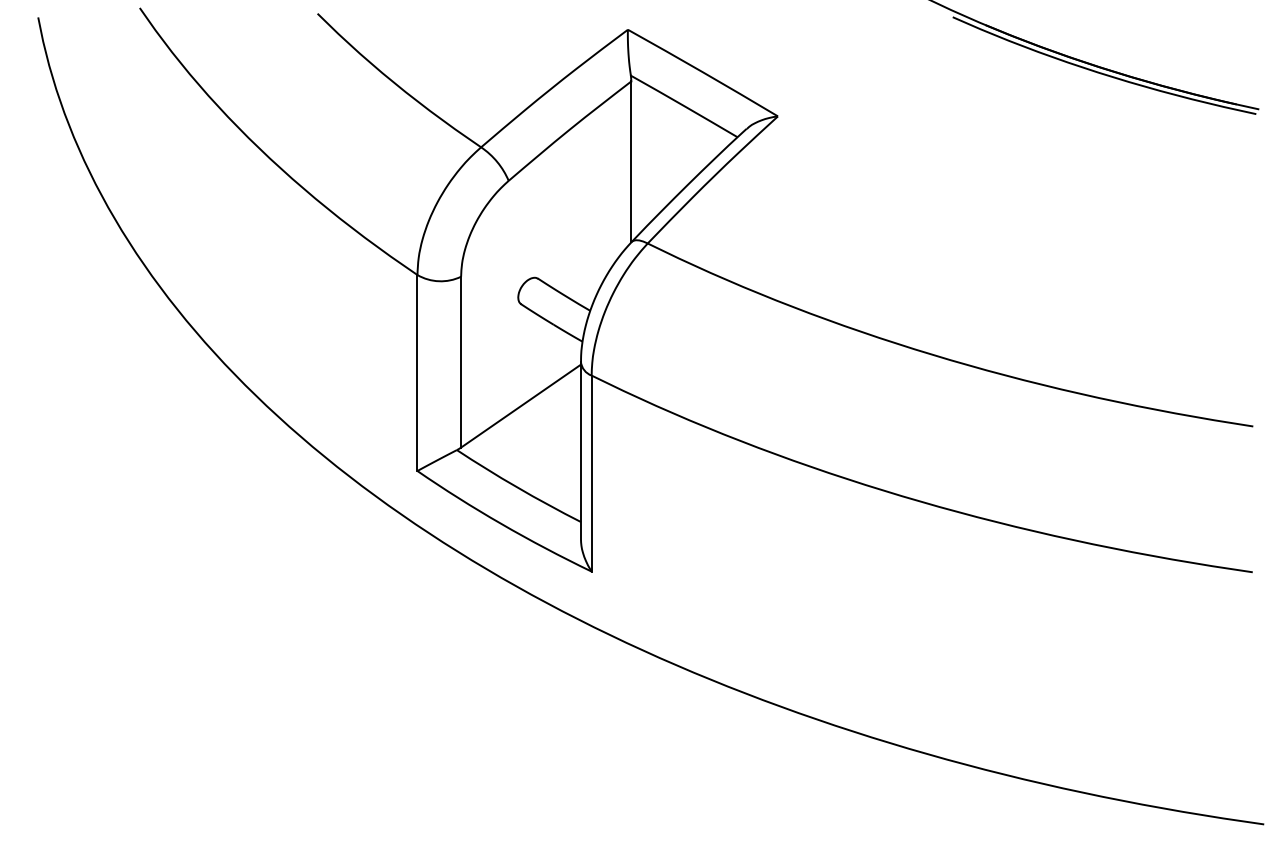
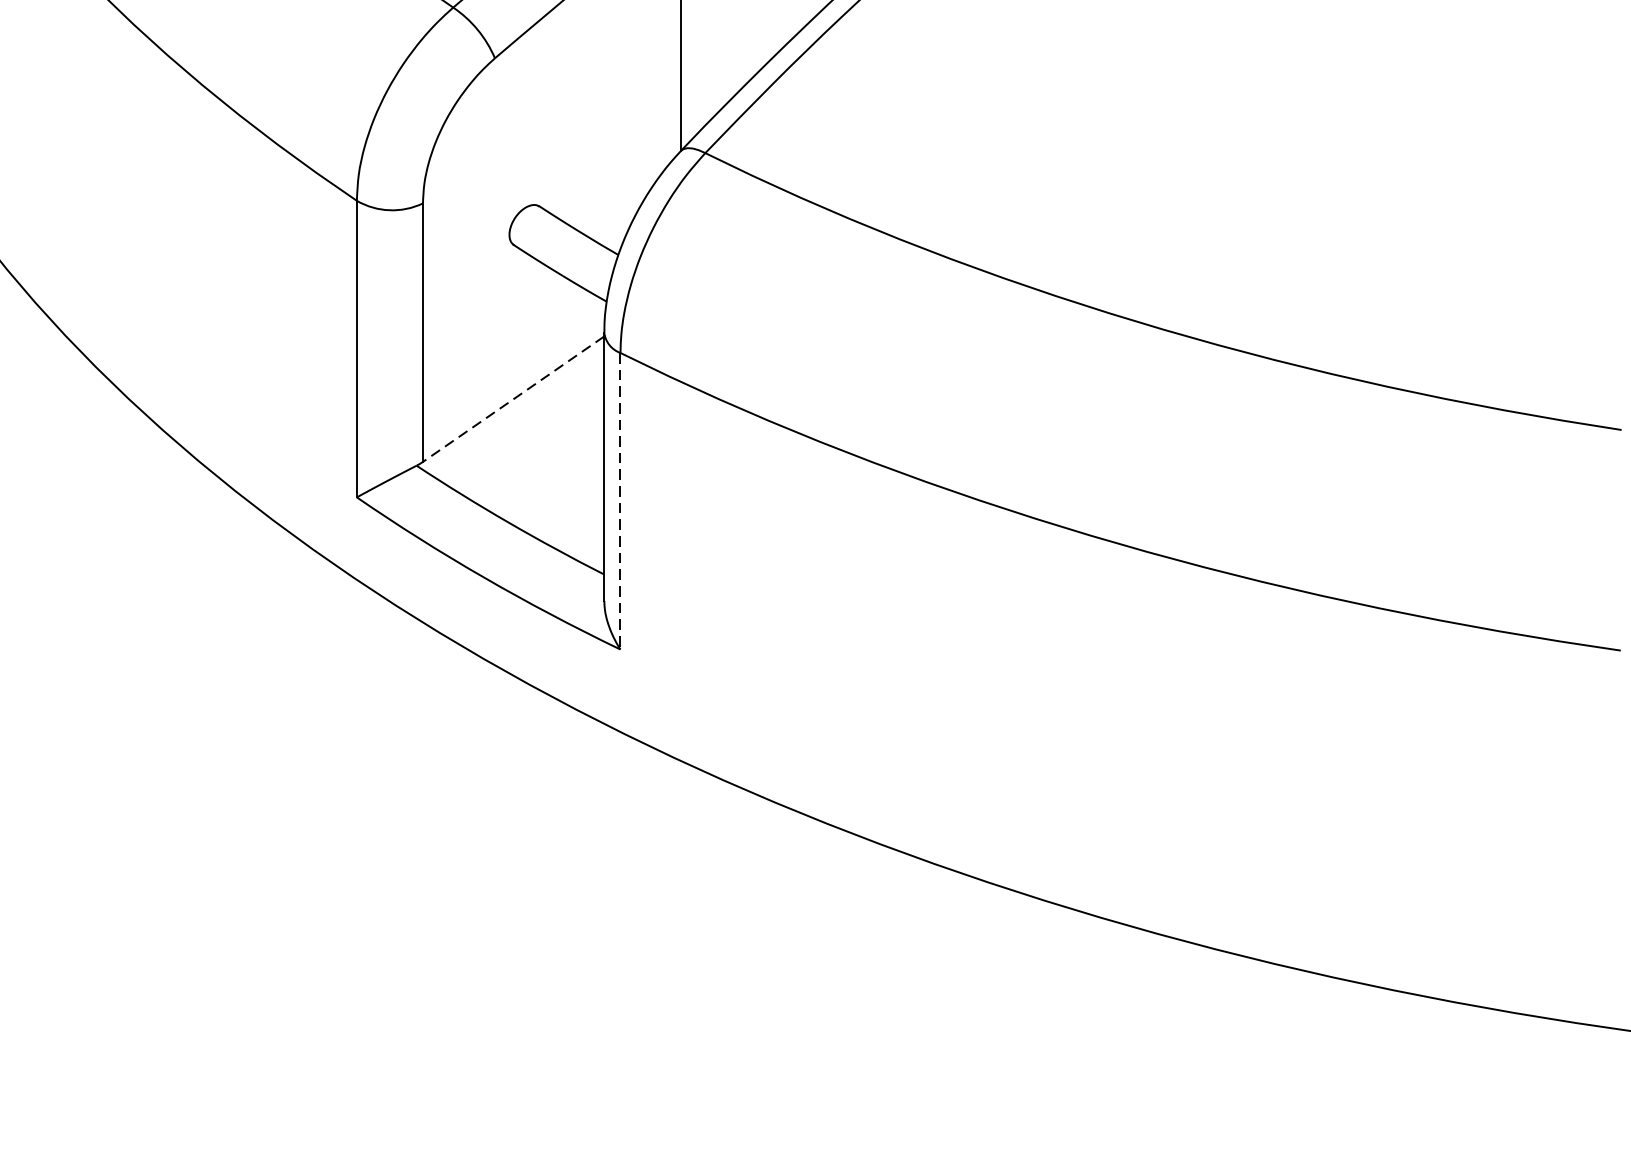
line: (521, 406) -> (514, 399), solid -> dashed
line: (591, 474) -> (620, 502), solid -> dashed

